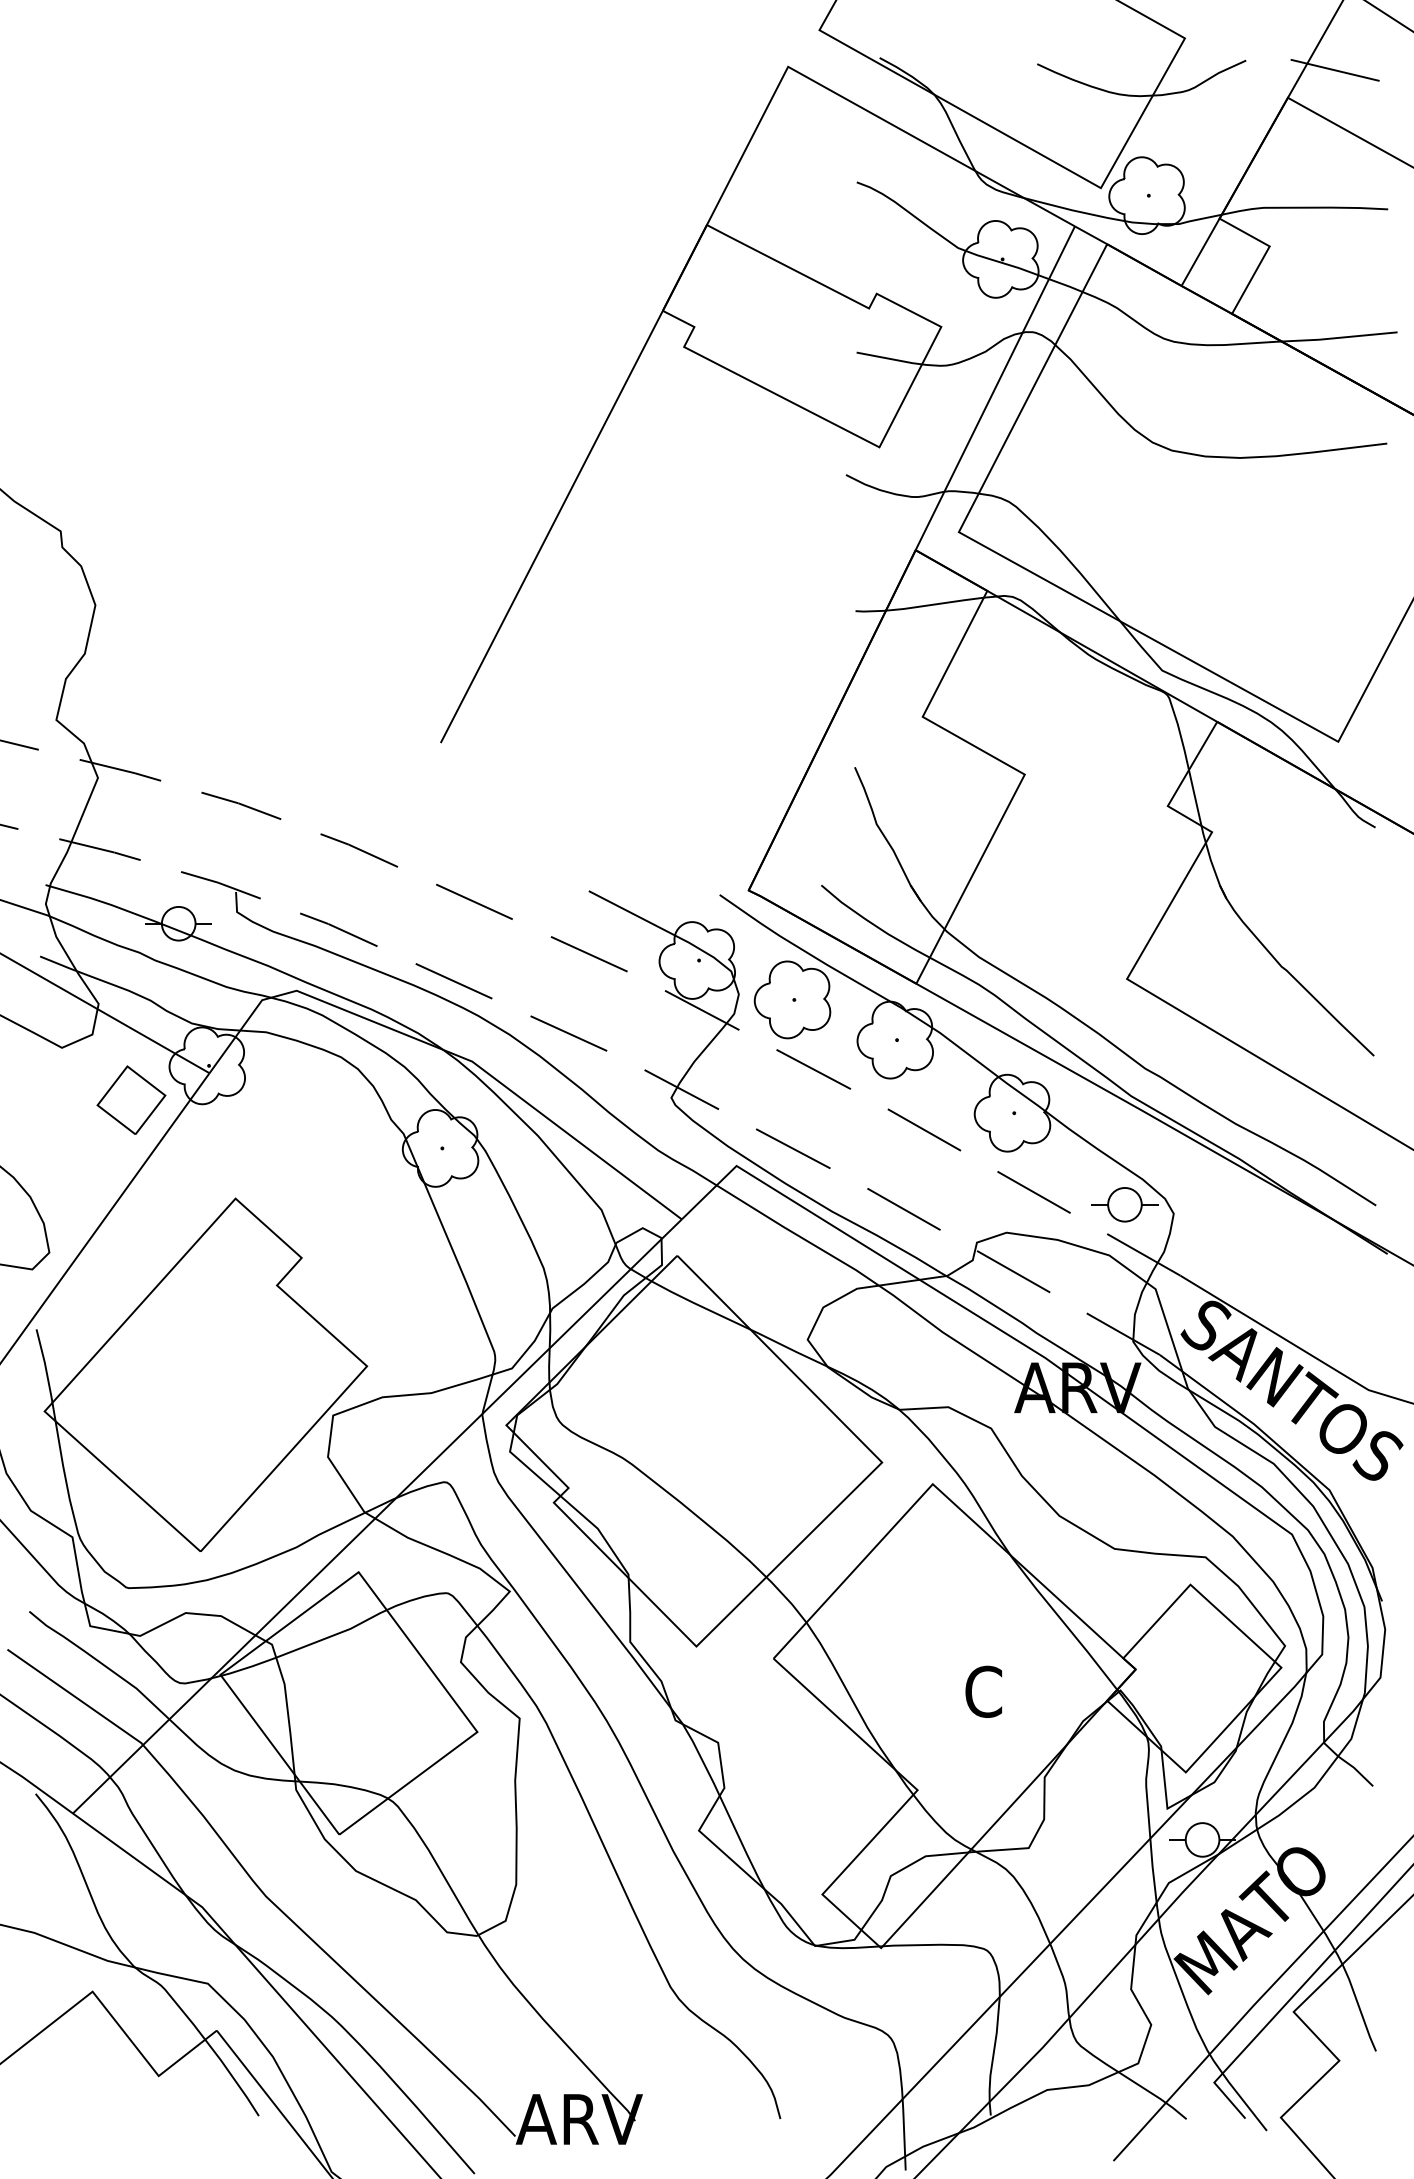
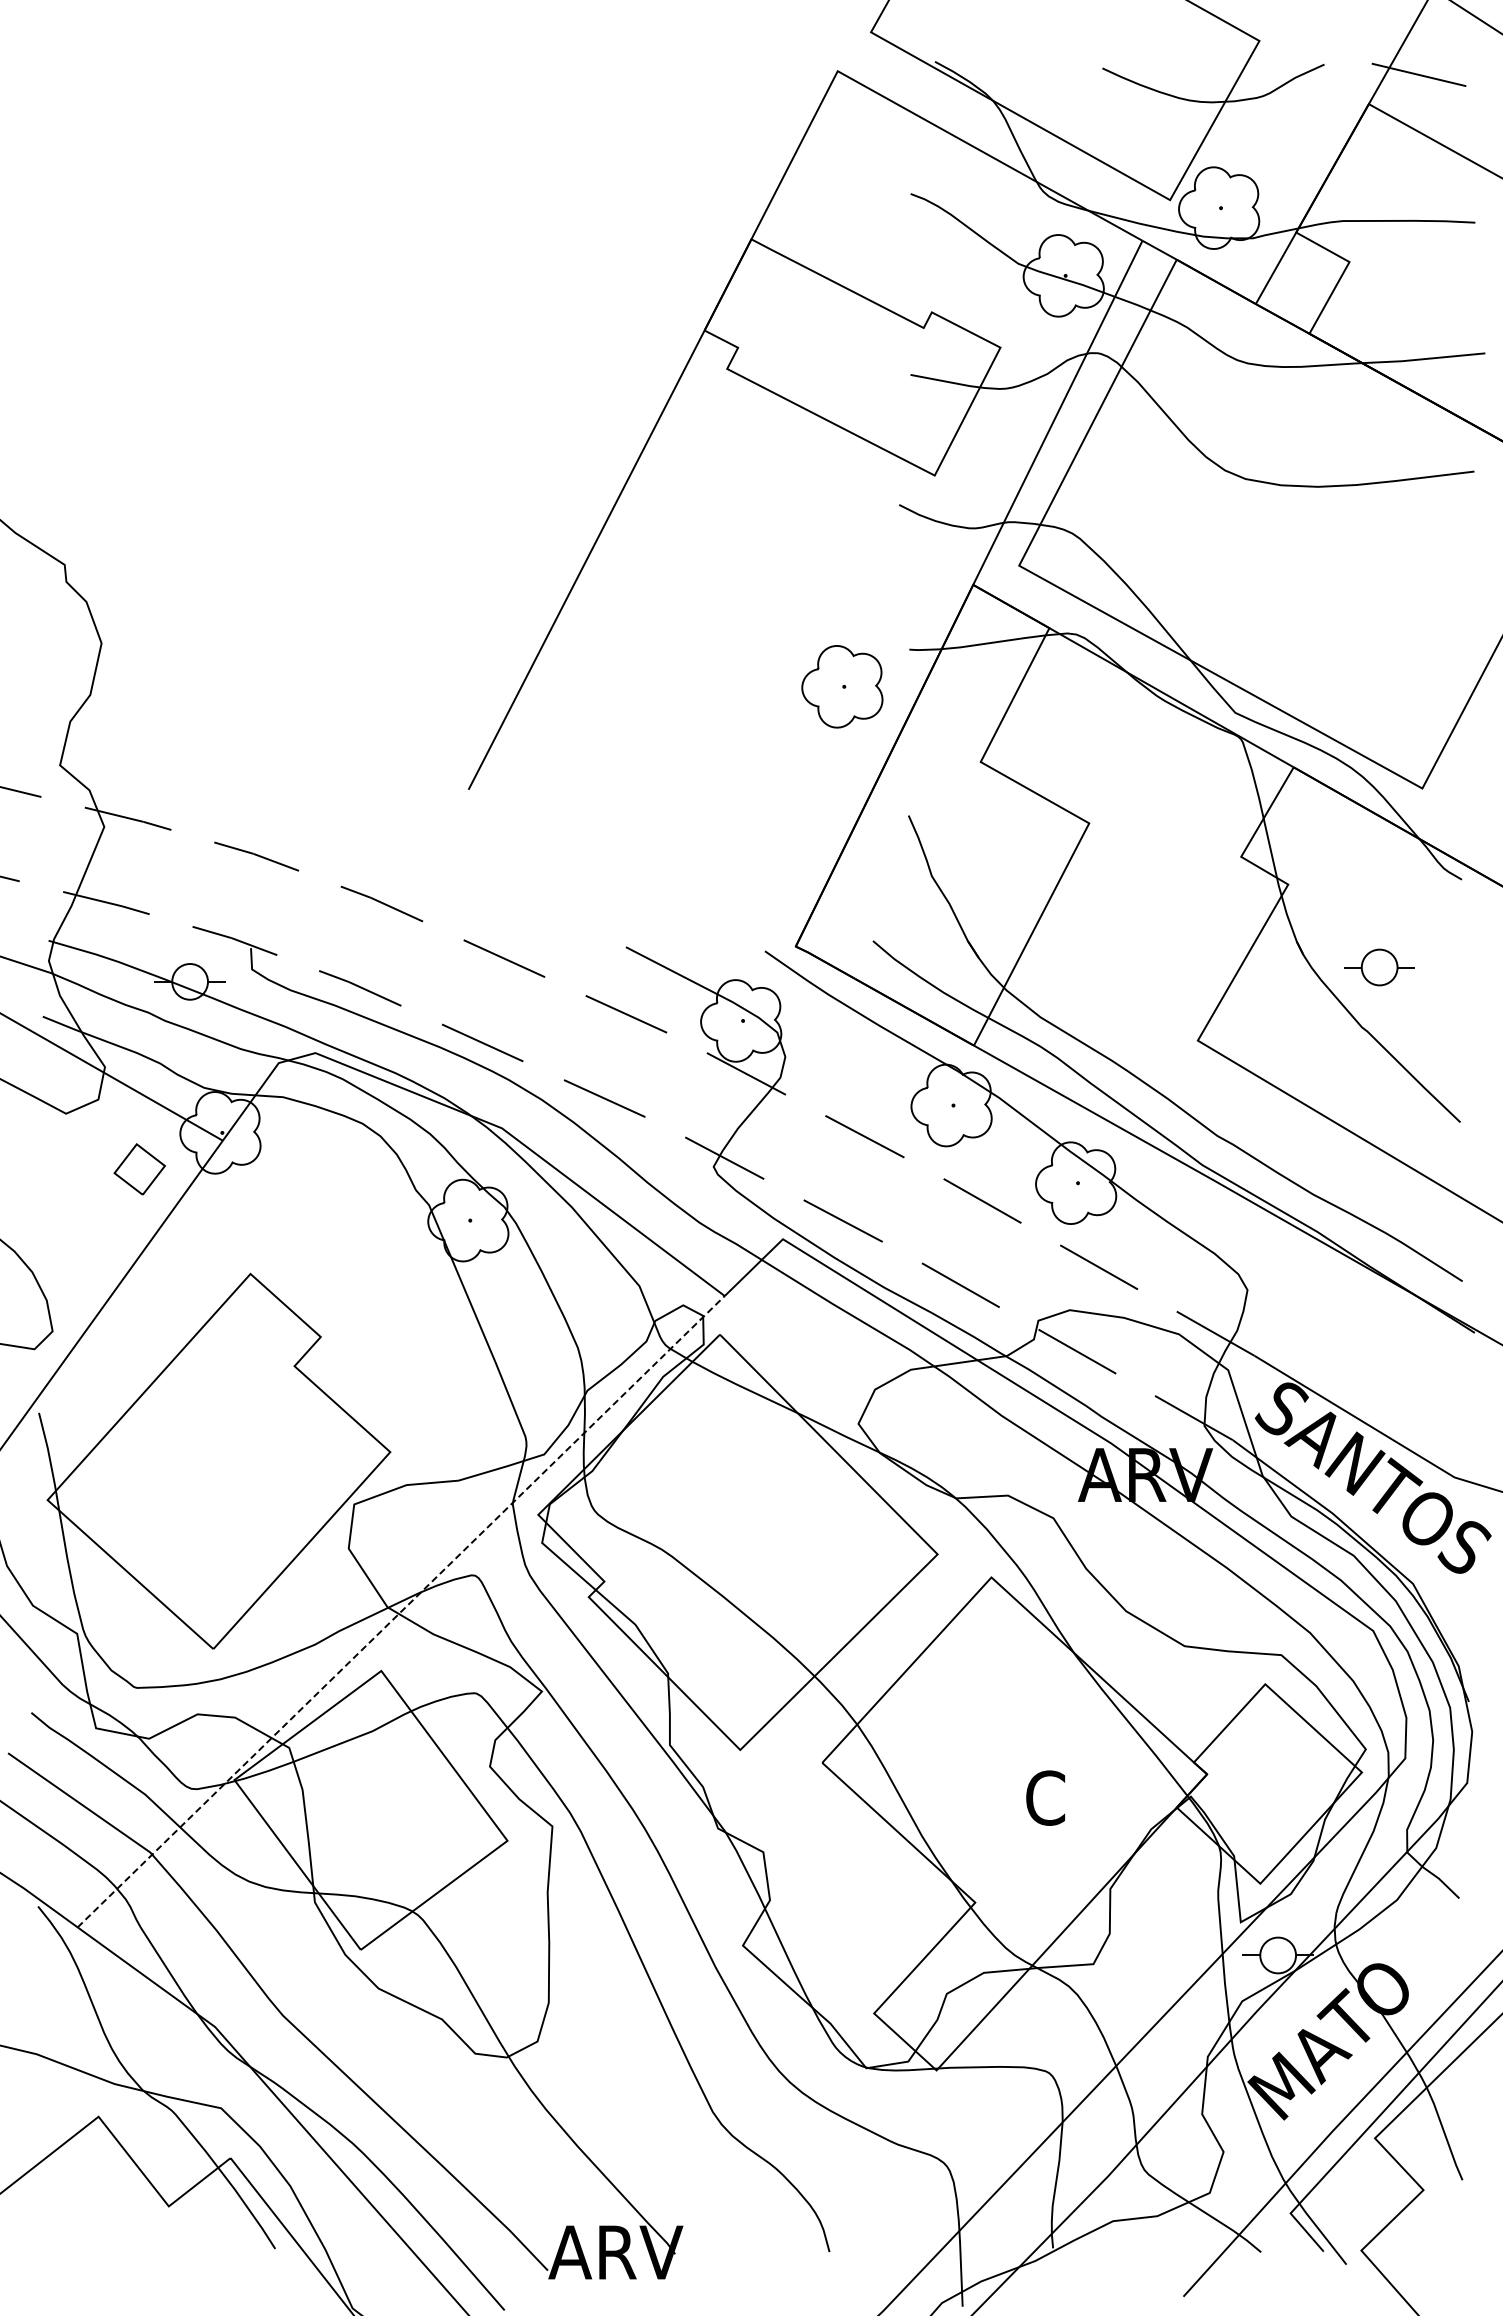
part: (792, 999) -> (842, 686), moved
part: (131, 1100) -> (139, 1169), size x0.7
part: (1124, 1204) -> (1379, 967), moved
line: (377, 1516) -> (401, 1611), solid -> dashed

